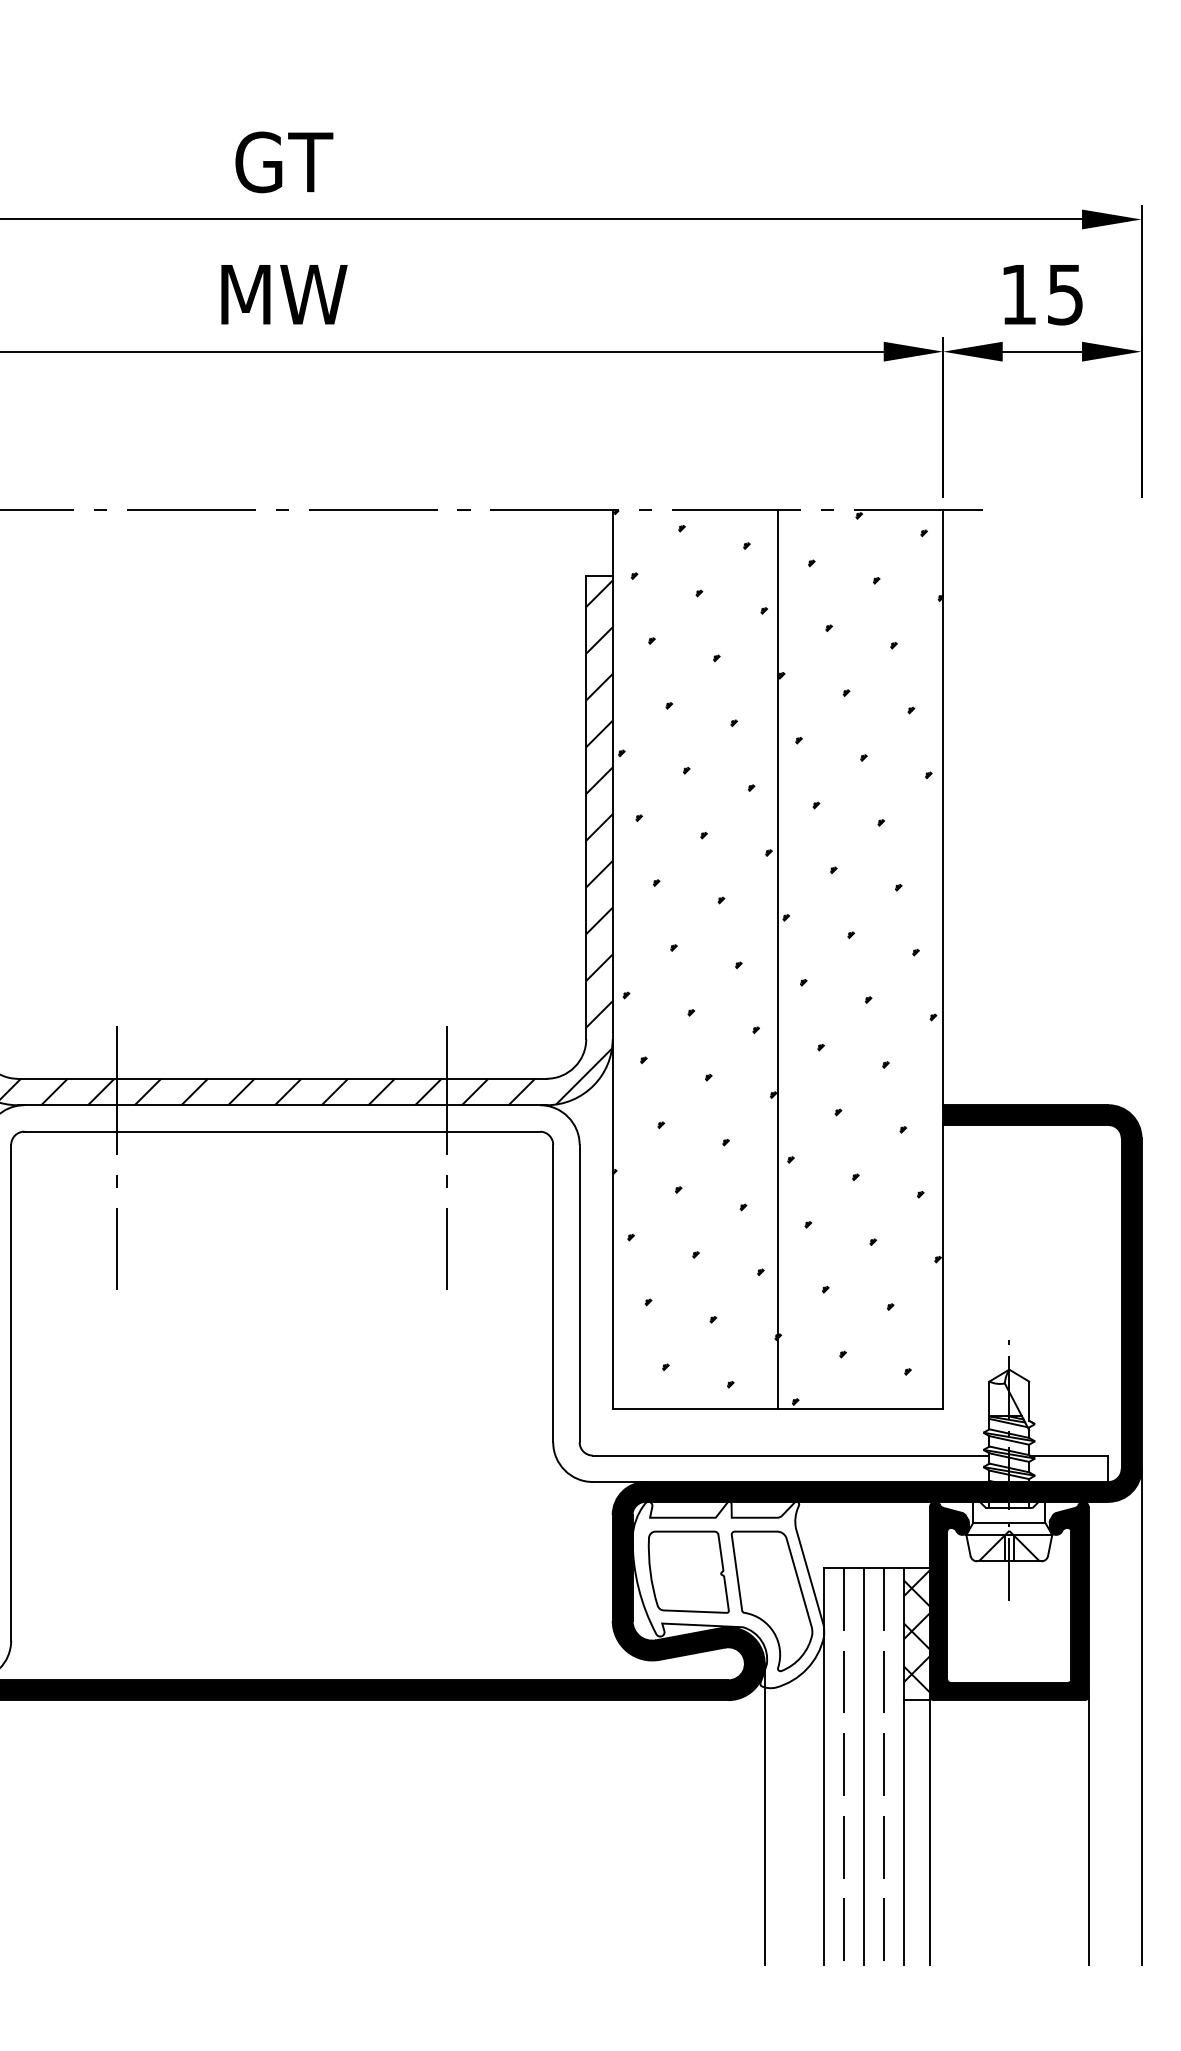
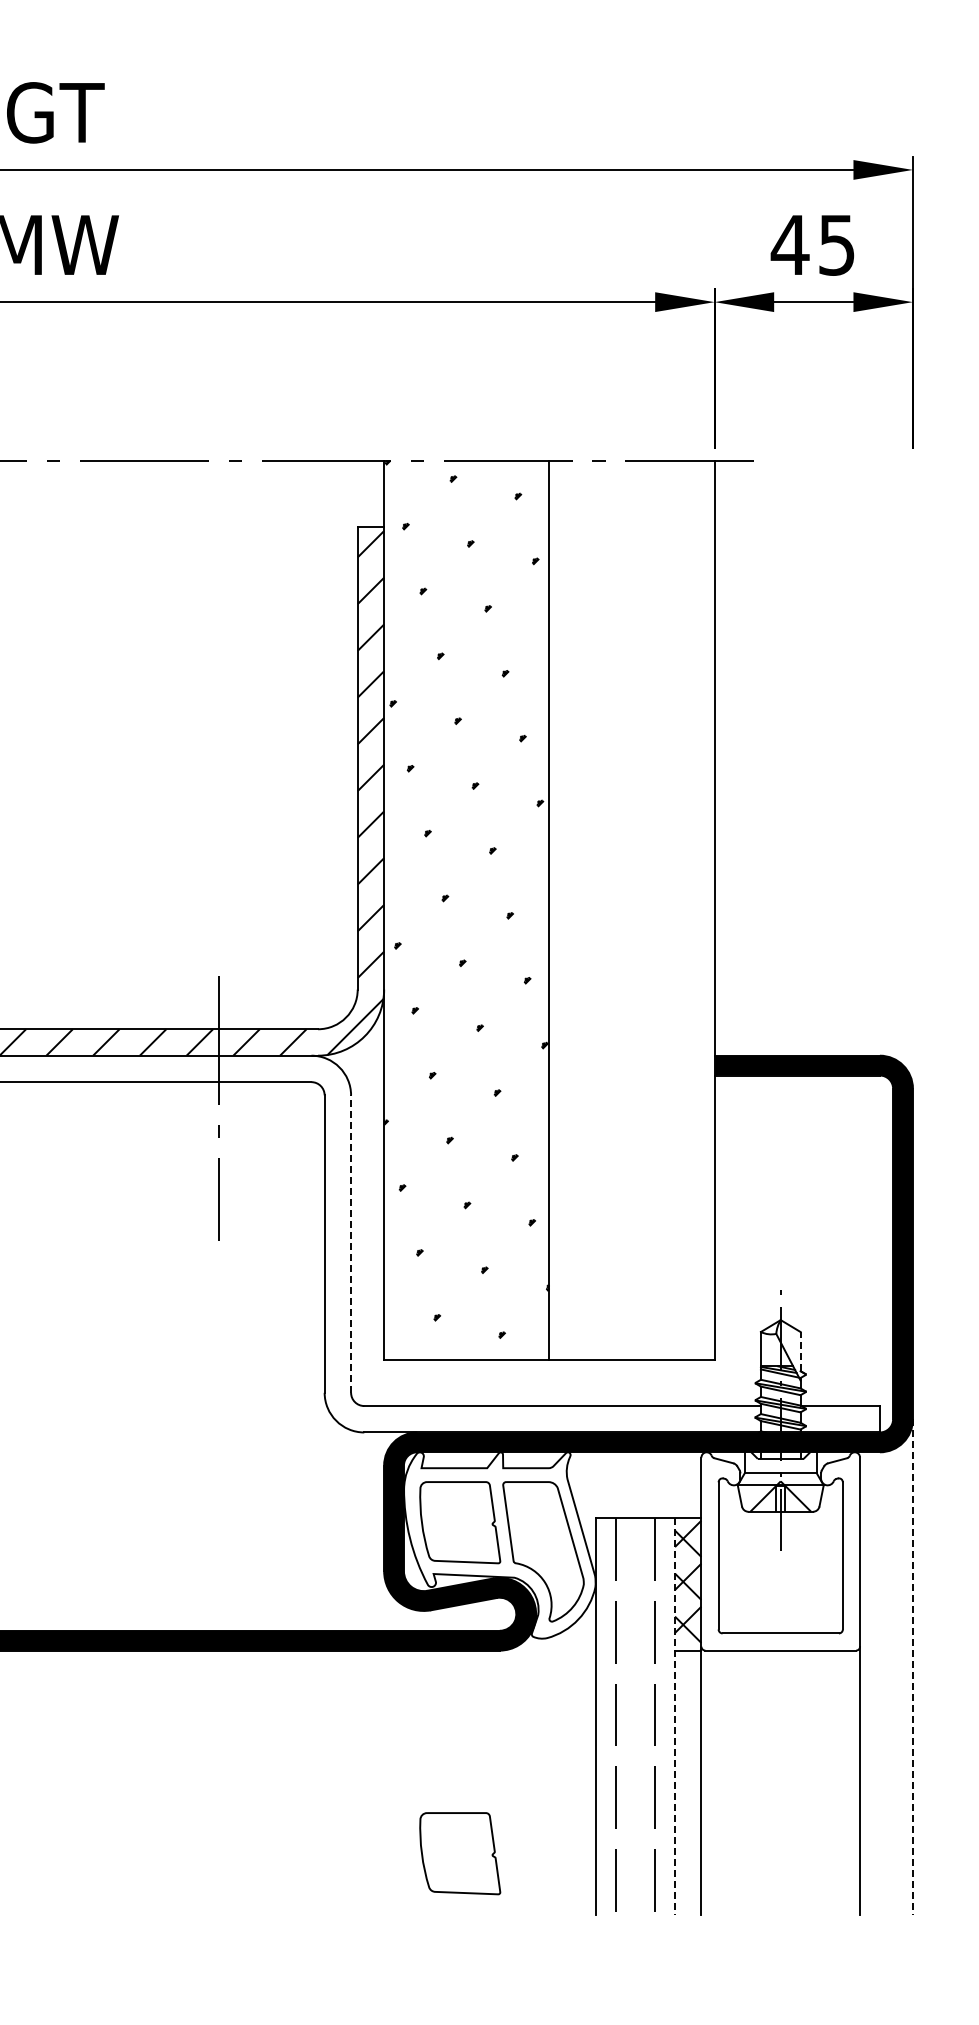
text: (1018, 294) -> (789, 244), 15 -> 45
hatch: (860, 958) -> (631, 908), removed
line: (579, 1293) -> (350, 1243), solid -> dashed
line: (1029, 1401) -> (800, 1351), solid -> dashed
fill: (1008, 1600) -> (779, 1550), removed
line: (1141, 1716) -> (912, 1666), solid -> dashed
line: (863, 1765) -> (634, 1715), removed
line: (903, 1766) -> (674, 1716), solid -> dashed
line: (764, 1813) -> (535, 1763), removed
part: (688, 1902) -> (459, 1852), added

